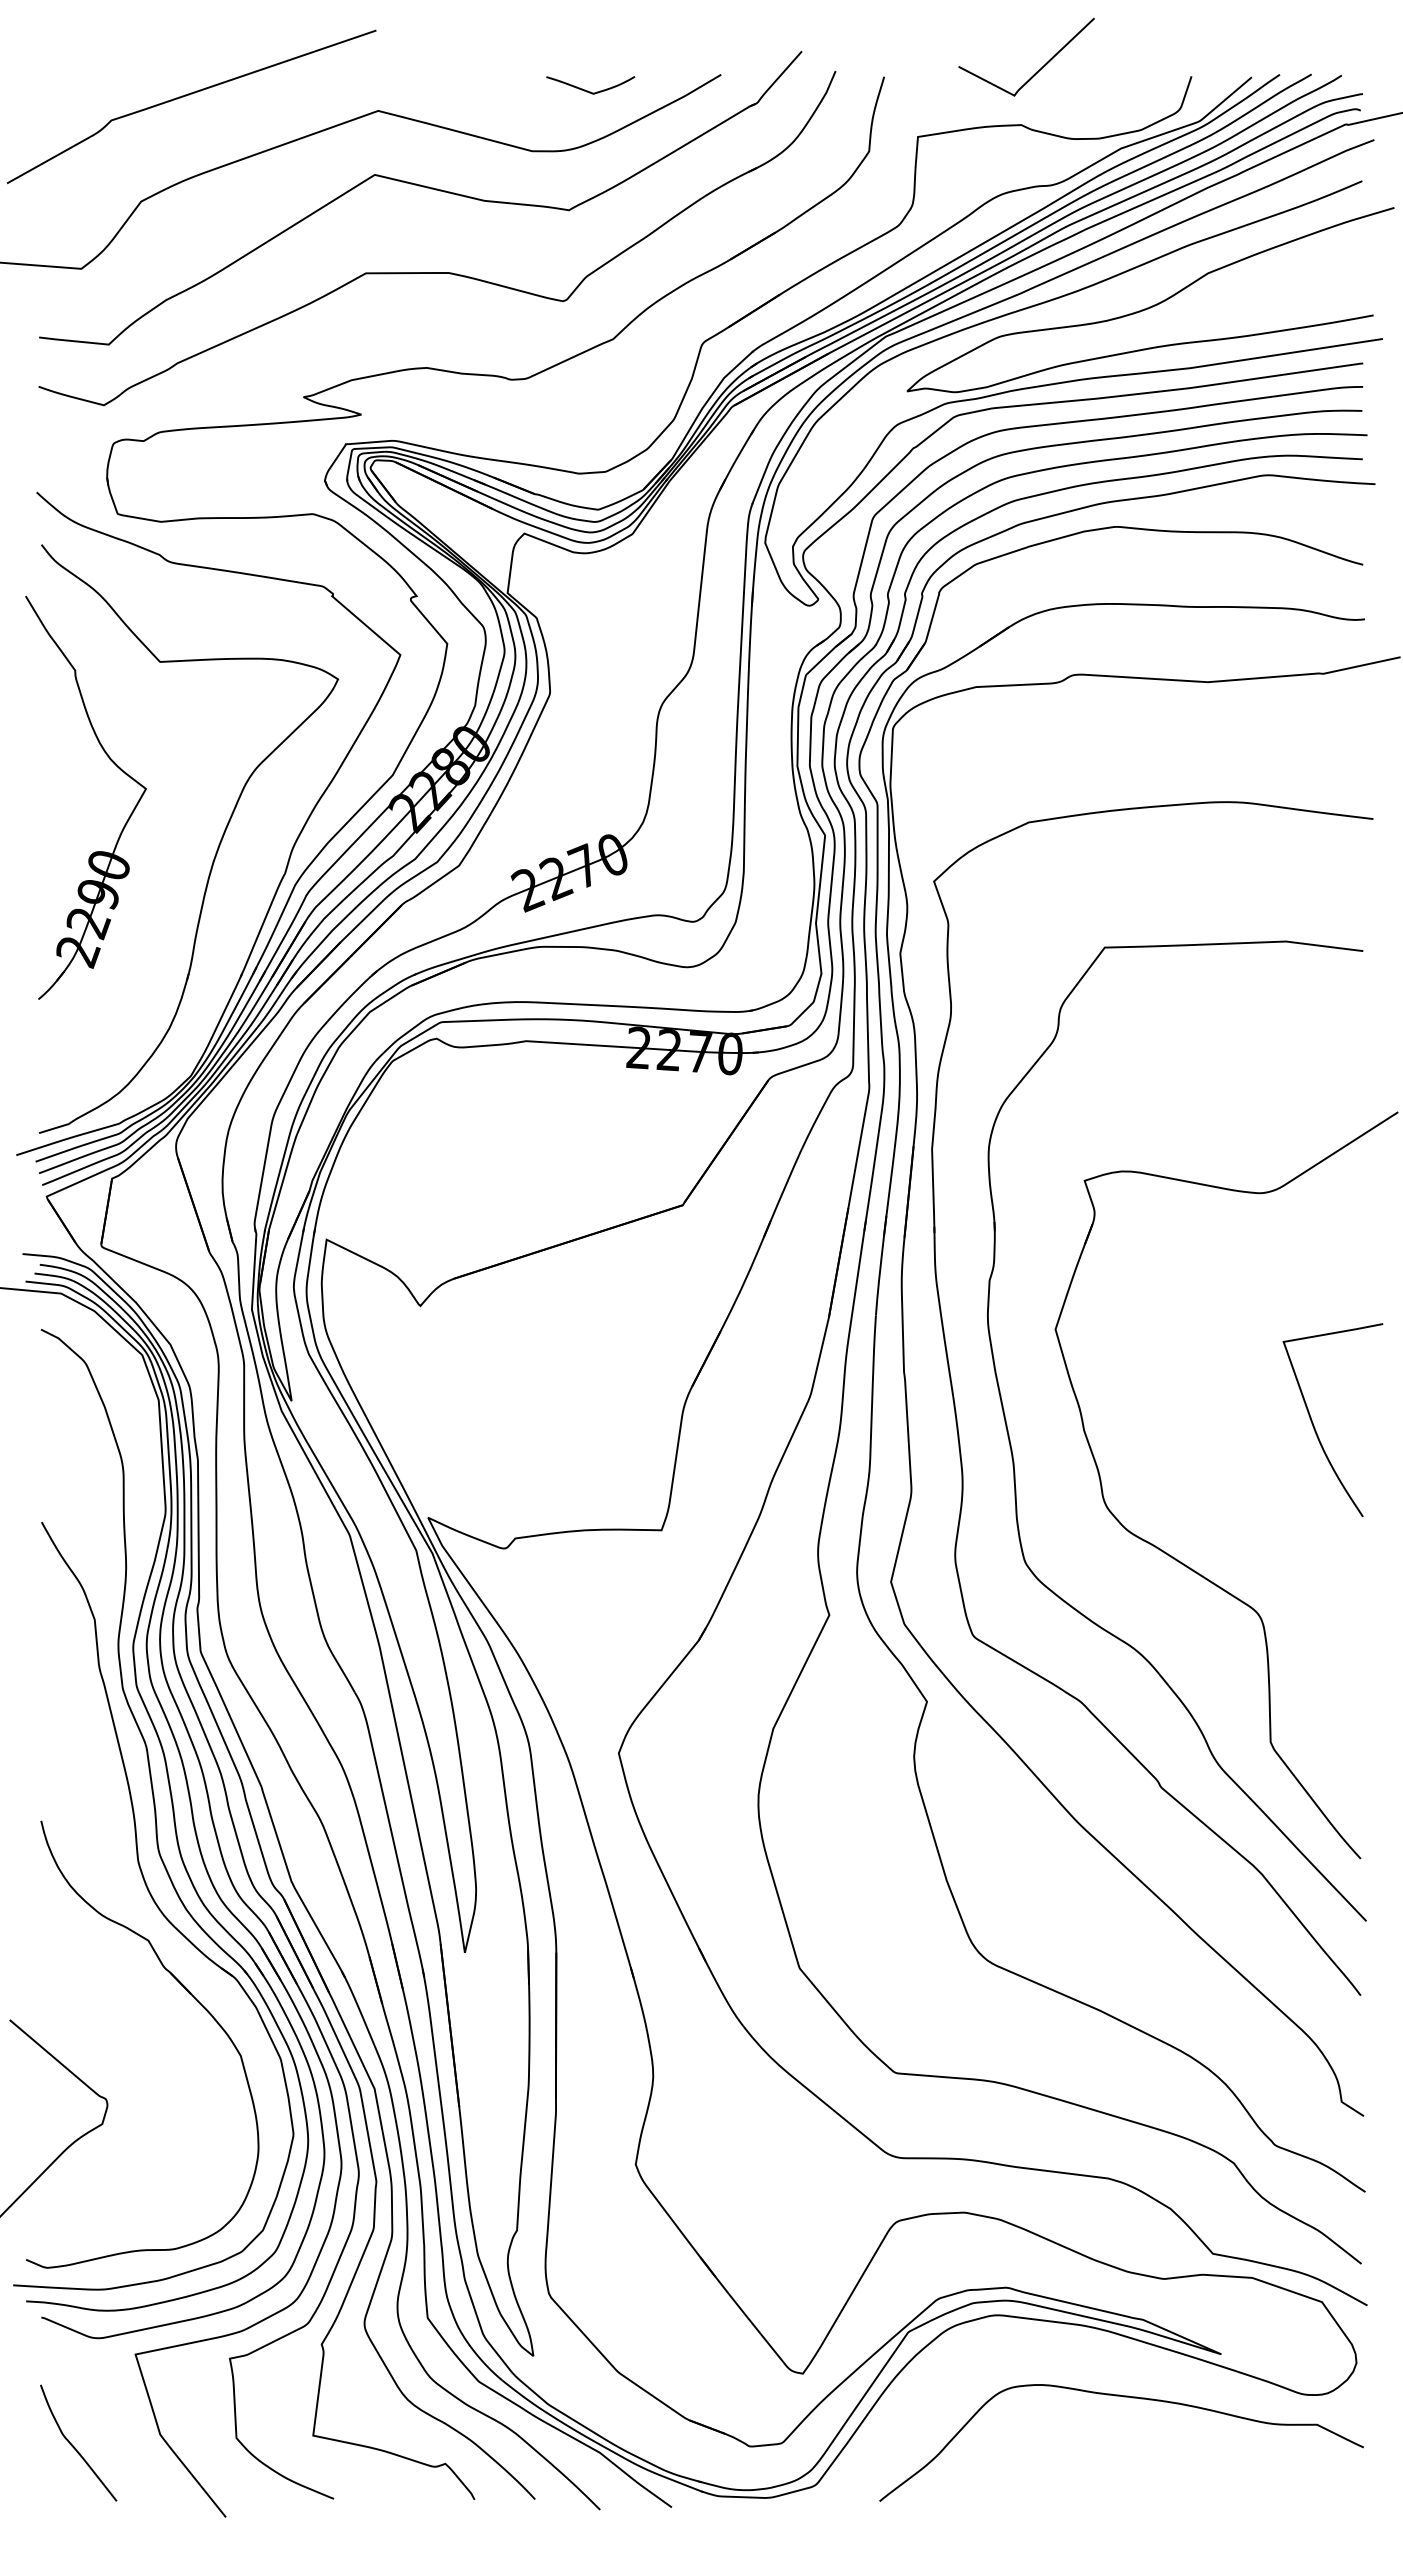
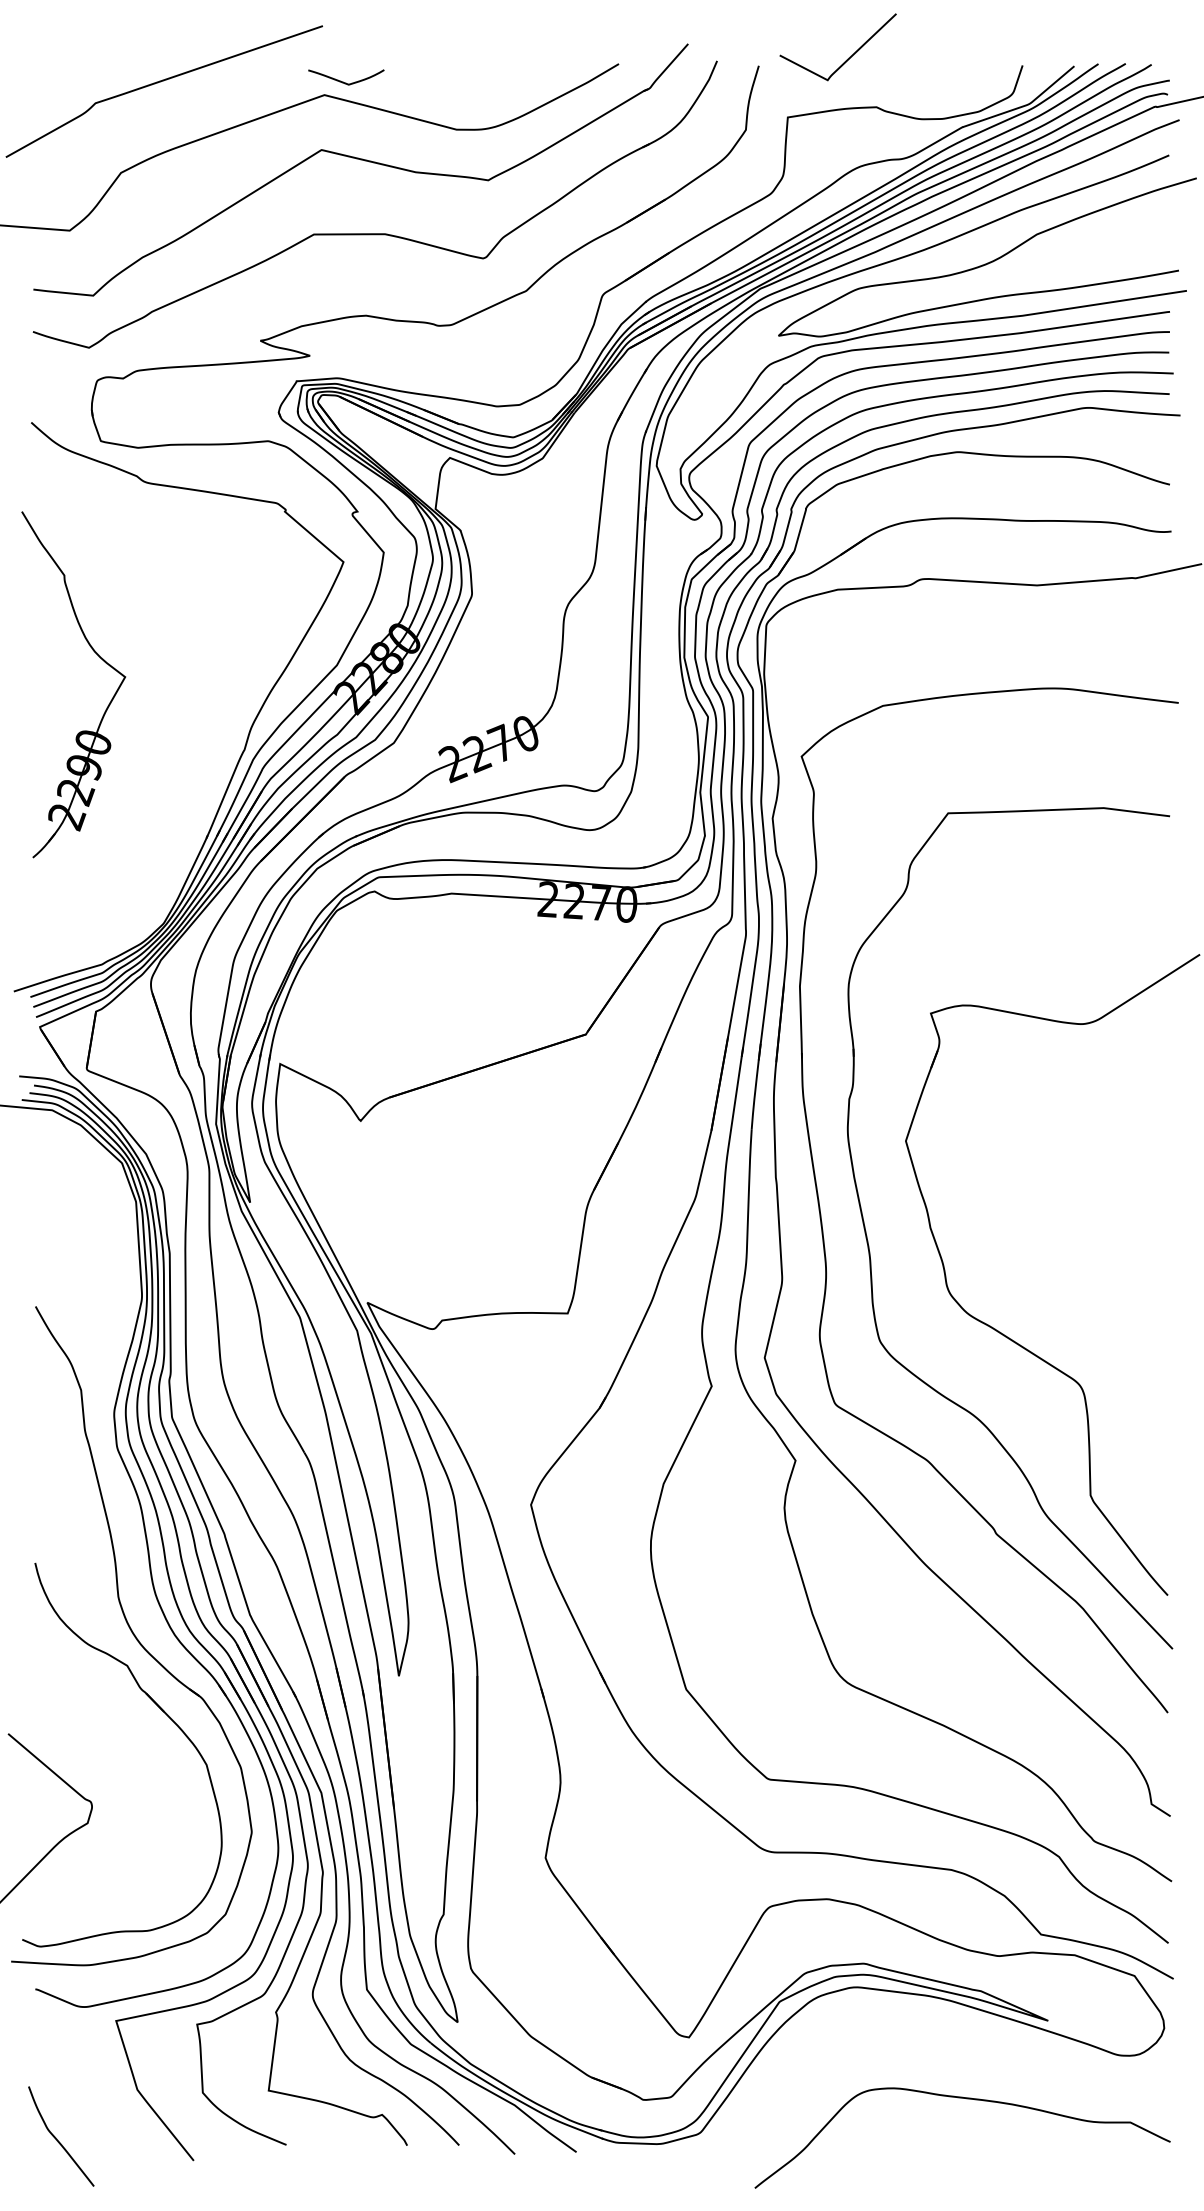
curve: (1037, 70) -> (847, 58), moved
curve: (587, 90) -> (343, 81), moved
part: (217, 847) -> (186, 727), removed
curve: (1314, 1425) -> (1128, 1223), removed
part: (156, 1819) -> (134, 1561), removed
curve: (1123, 2397) -> (964, 2099), moved
curve: (74, 2446) -> (57, 2139), moved

